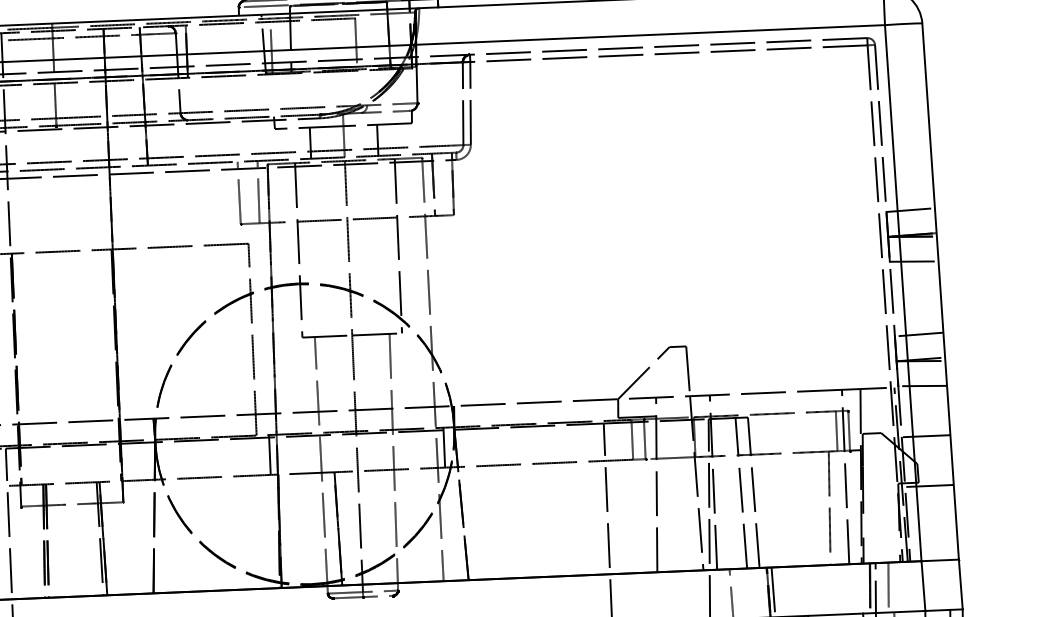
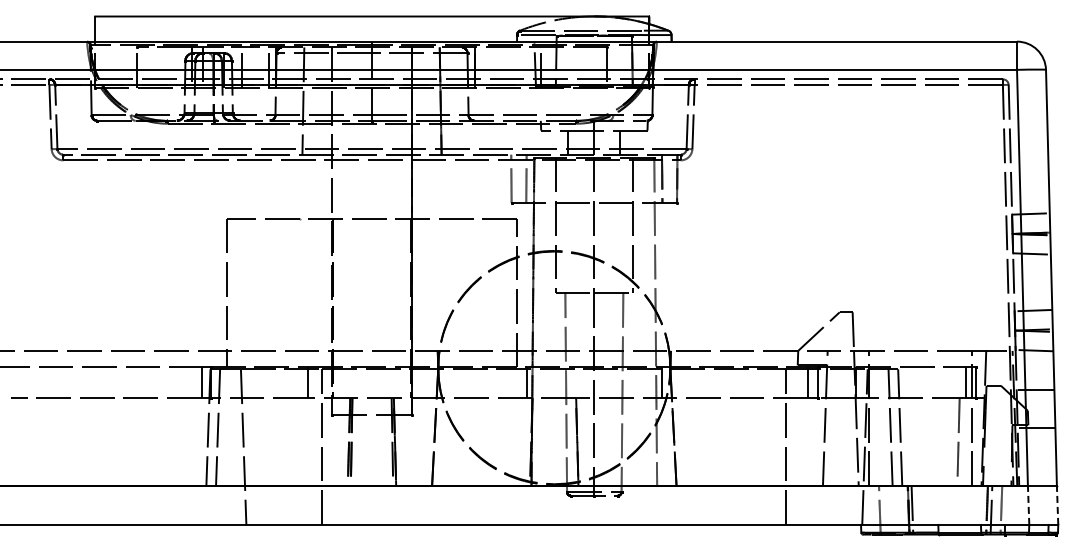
line: (960, 584) -> (1057, 505), solid -> dashed
line: (923, 585) -> (1028, 505), solid -> dashed

